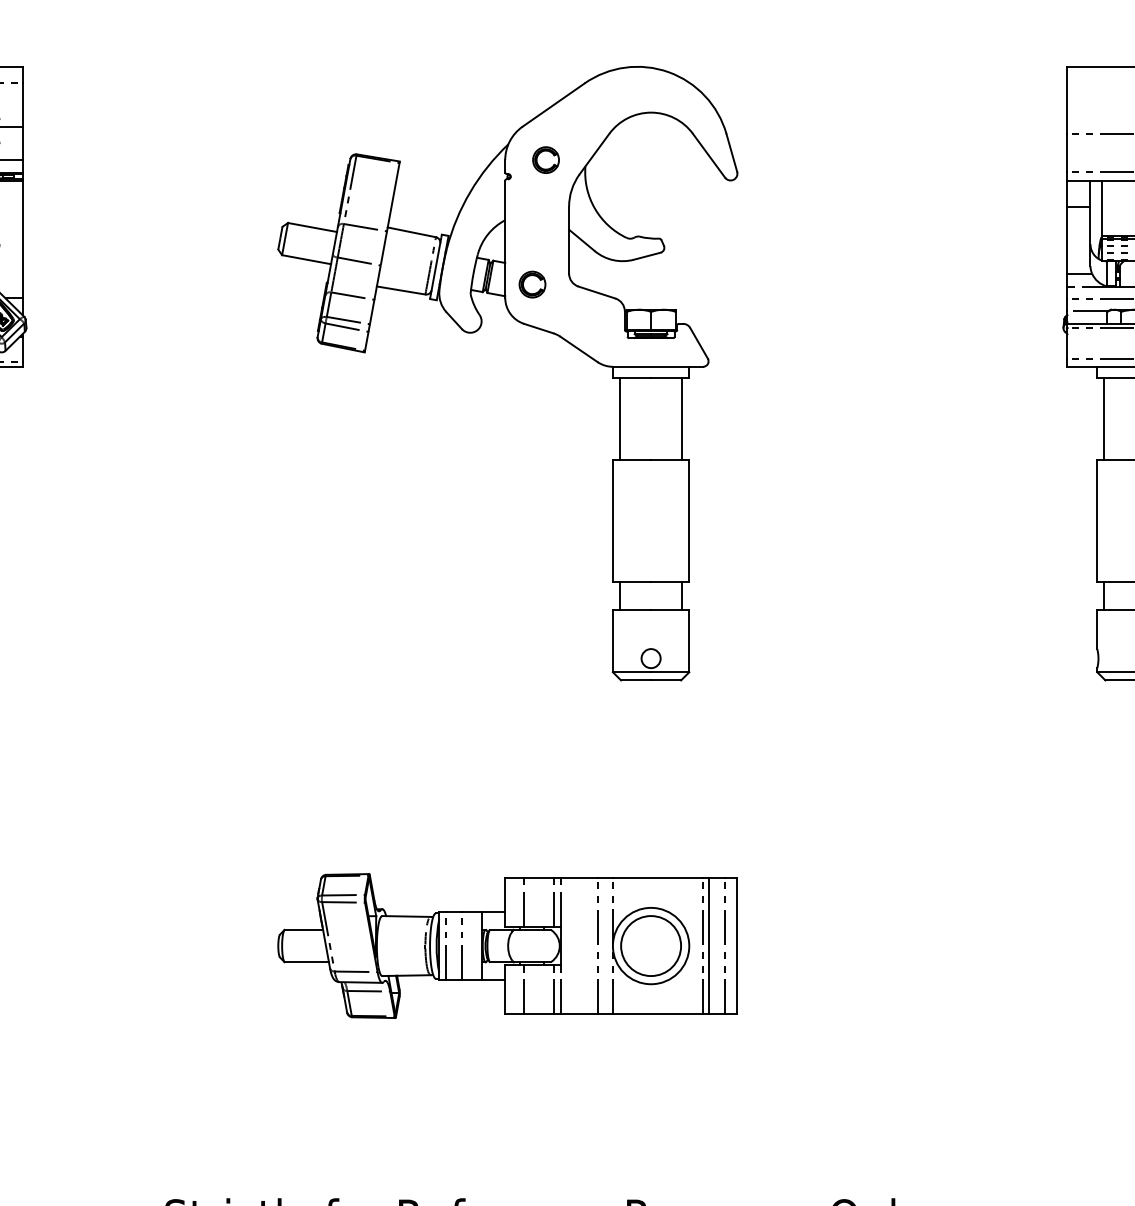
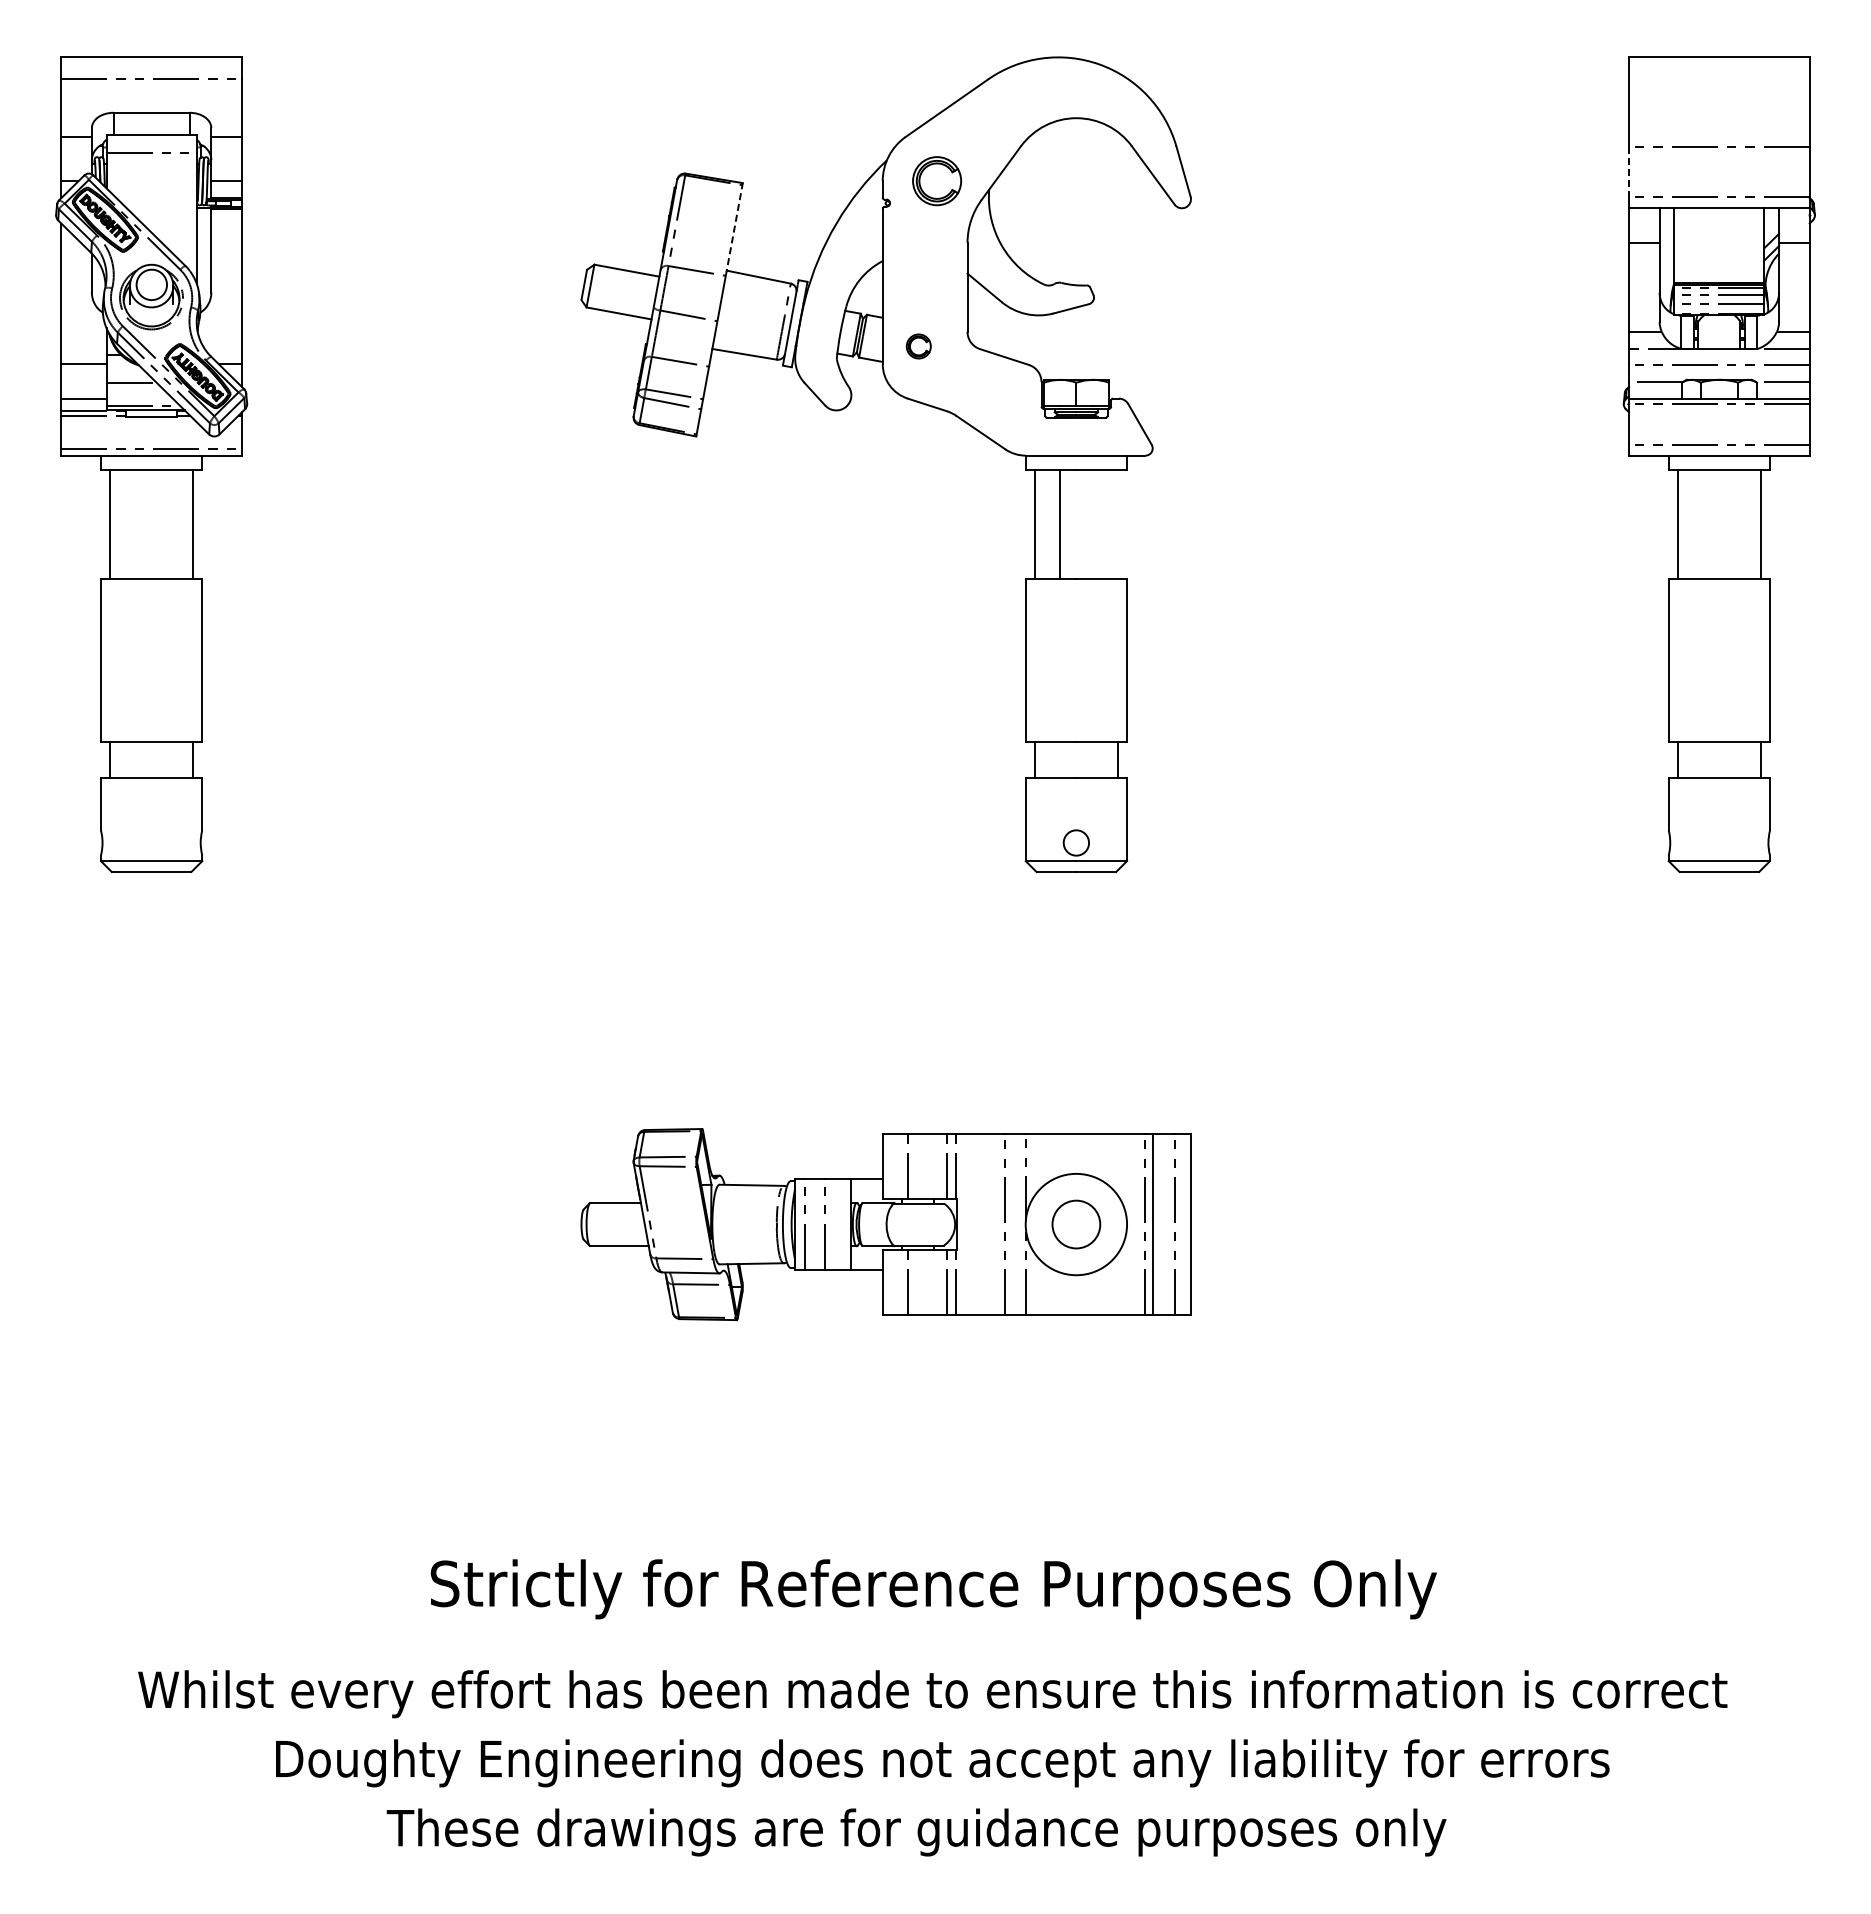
line: (1067, 153) -> (1629, 172), solid -> dashed
part: (545, 160) -> (936, 181), size x1.4
line: (393, 197) -> (734, 230), solid -> dashed
part: (532, 284) -> (918, 346), size x0.7
line: (682, 418) -> (1060, 524), moved
circle: (651, 946) -> (1076, 1224), size x0.6

